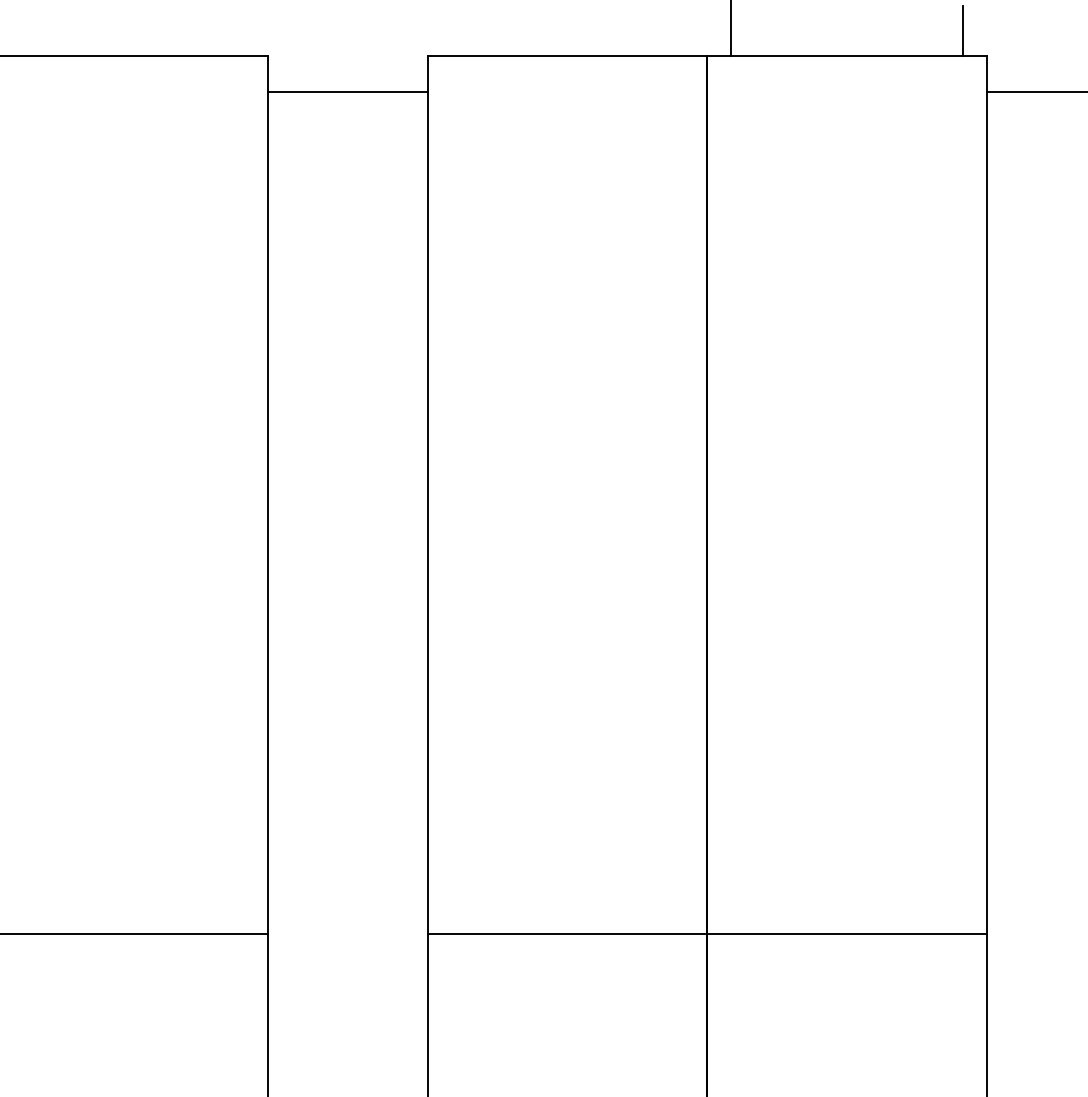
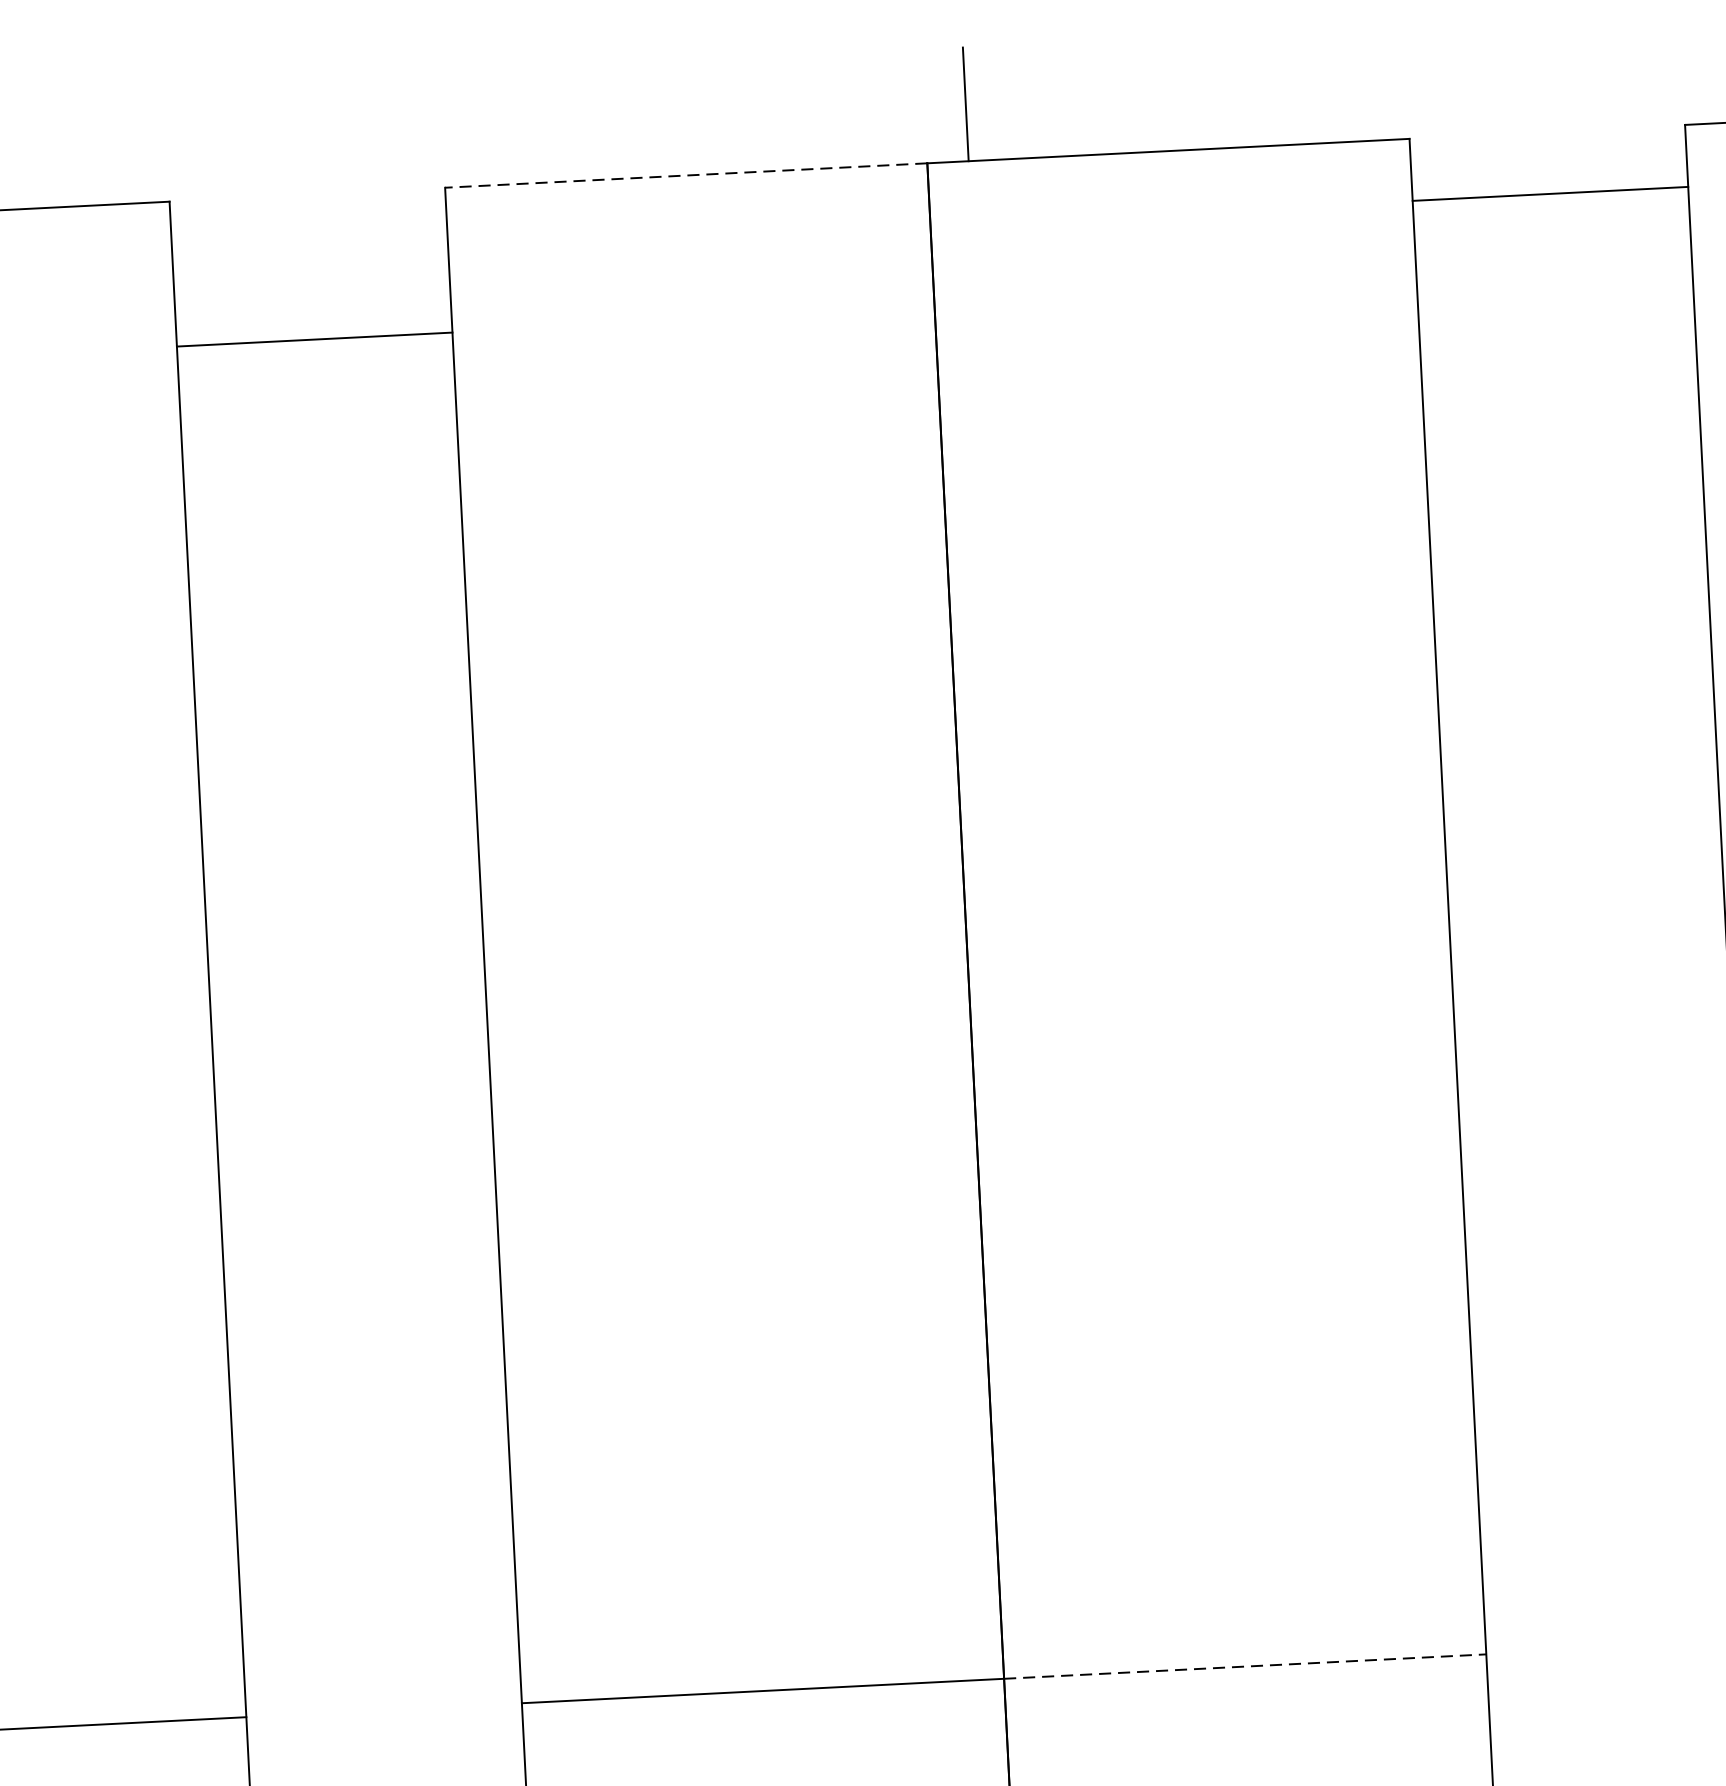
line: (962, 31) -> (1365, 97), removed
line: (567, 56) -> (686, 175), solid -> dashed
line: (347, 92) -> (313, 339), moved
line: (846, 934) -> (1244, 1666), solid -> dashed

